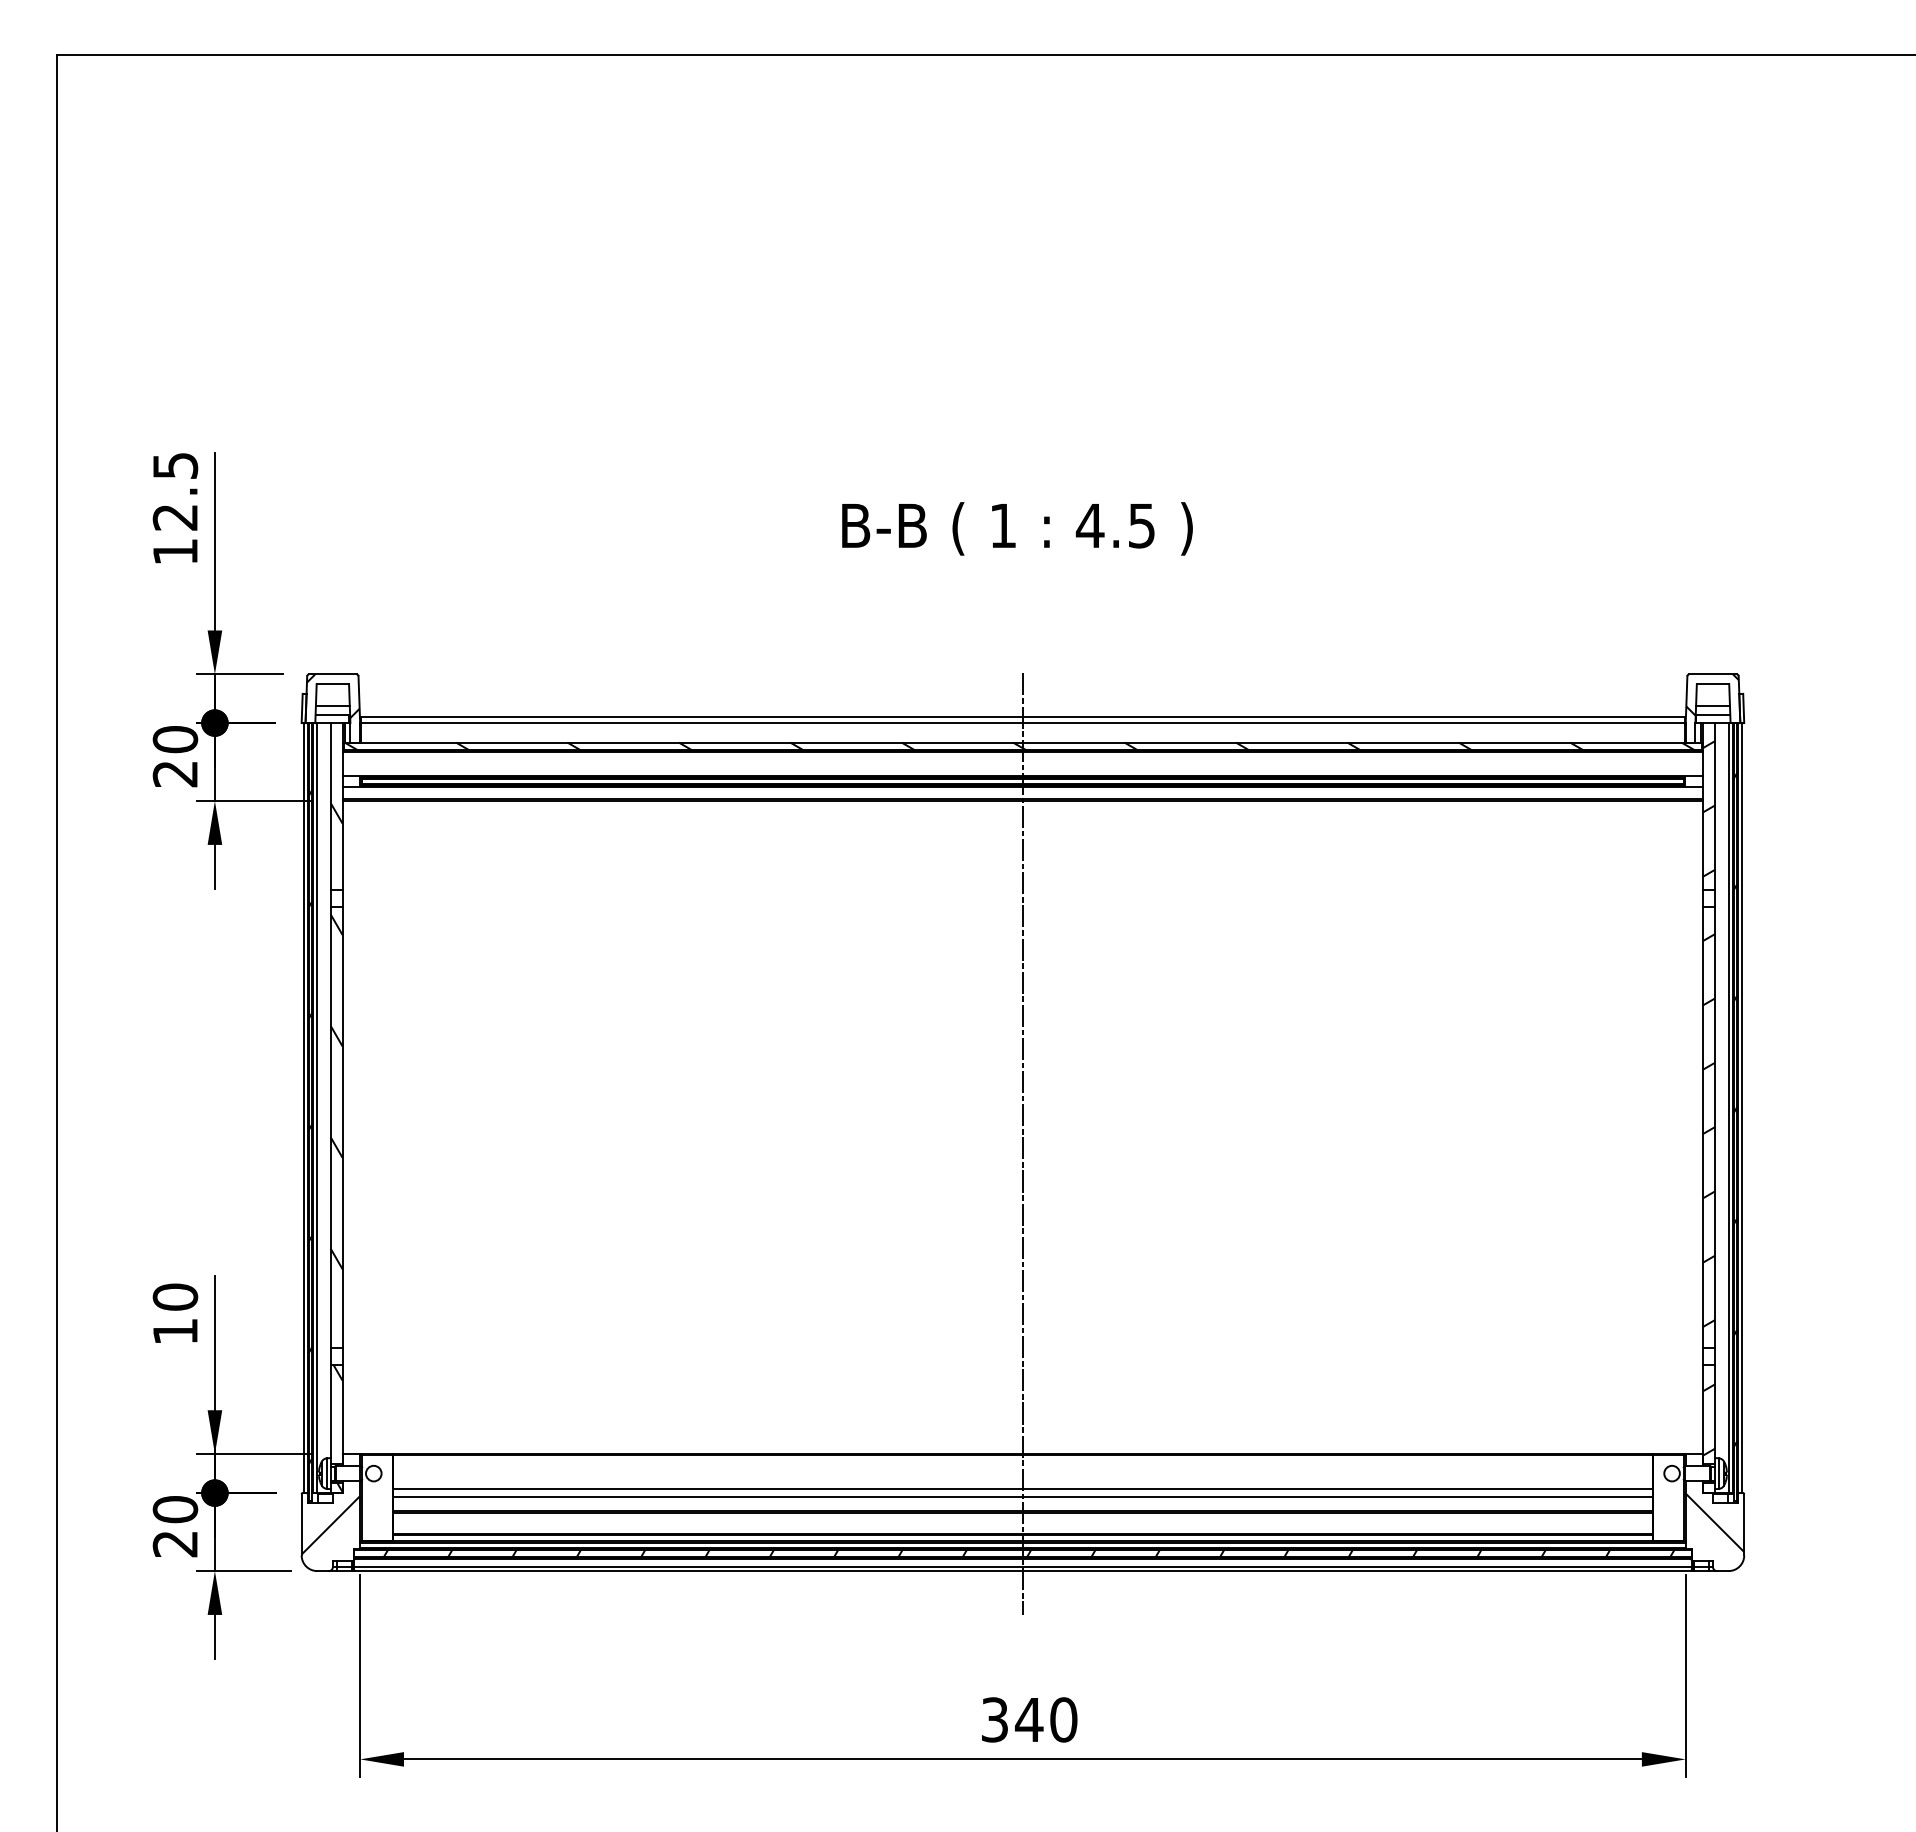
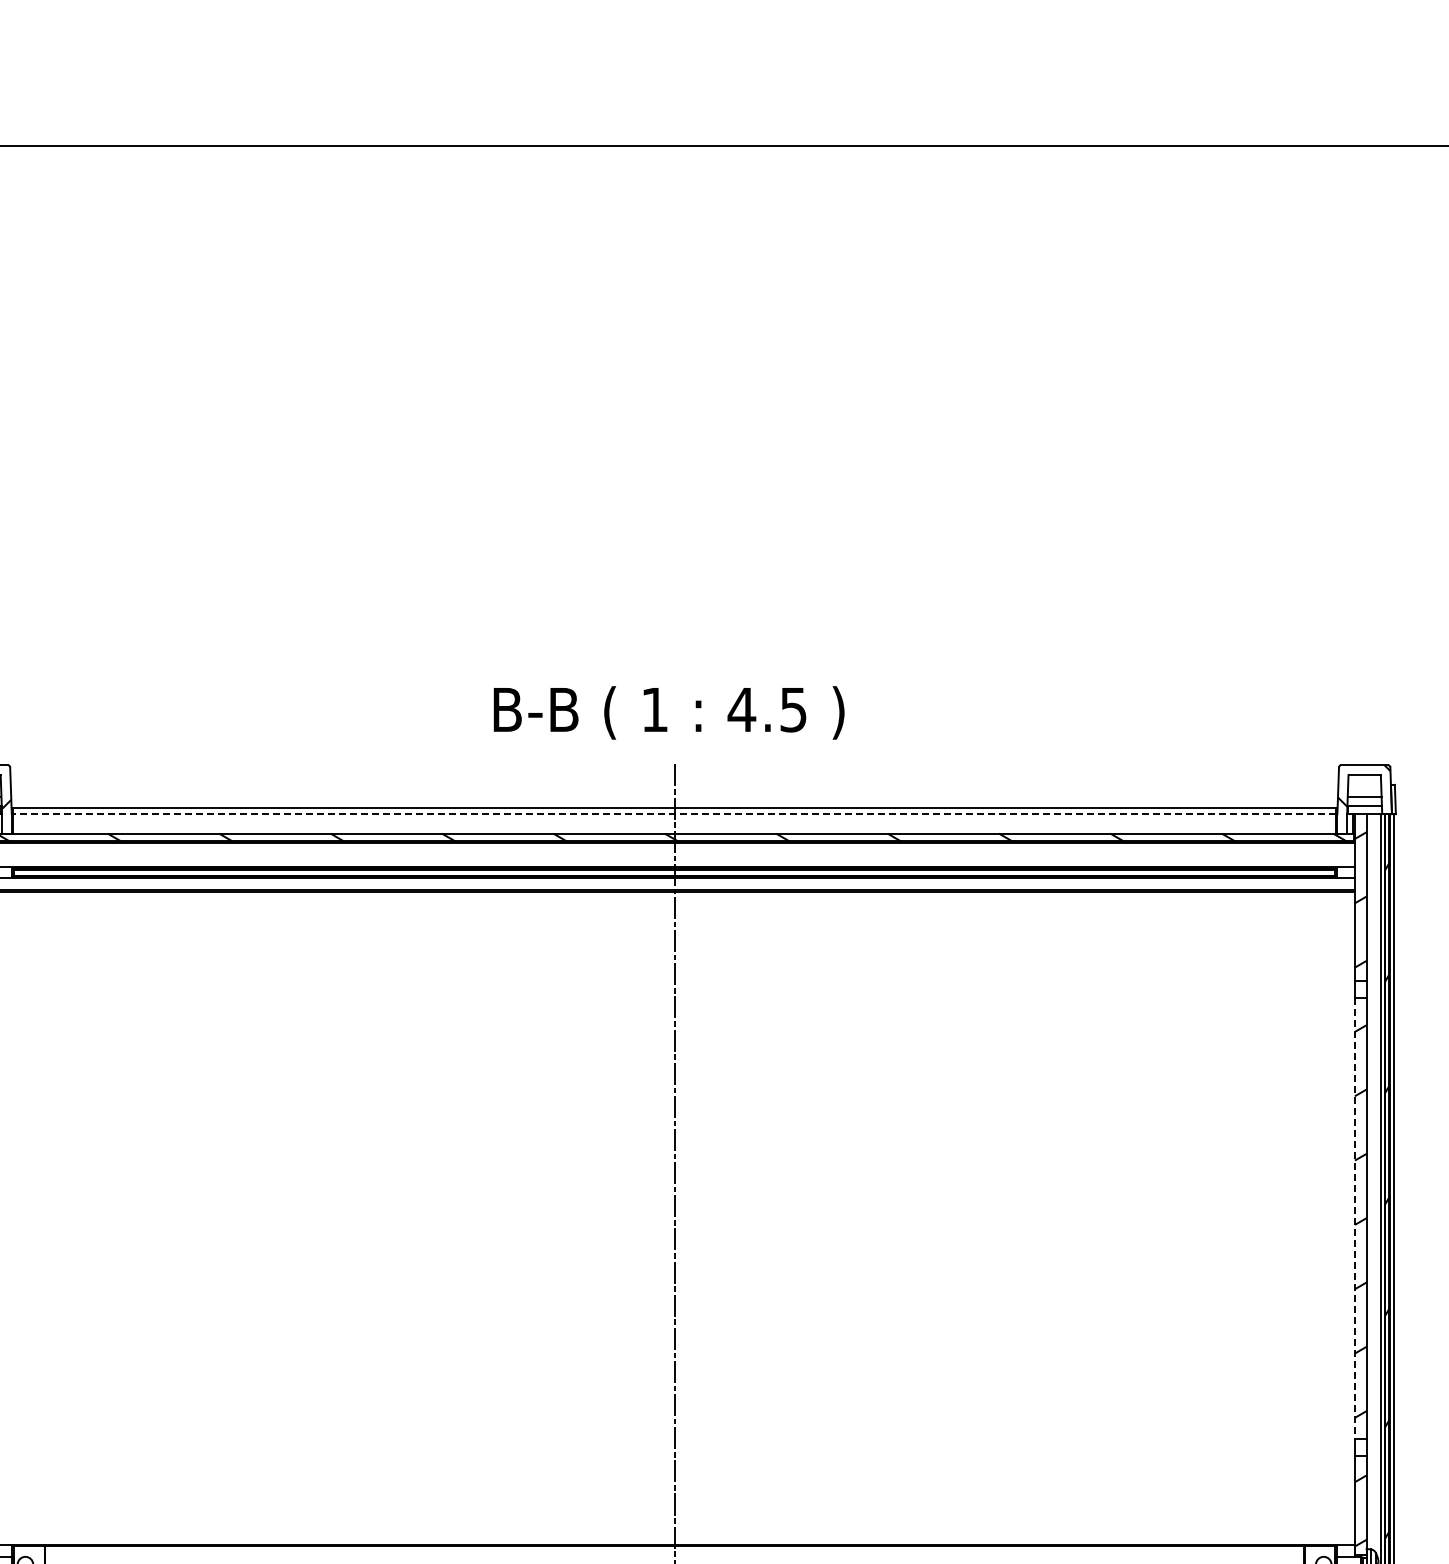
text: (1017, 528) -> (669, 712), moved
line: (1022, 723) -> (674, 814), solid -> dashed
line: (1703, 1128) -> (1355, 1219), solid -> dashed

